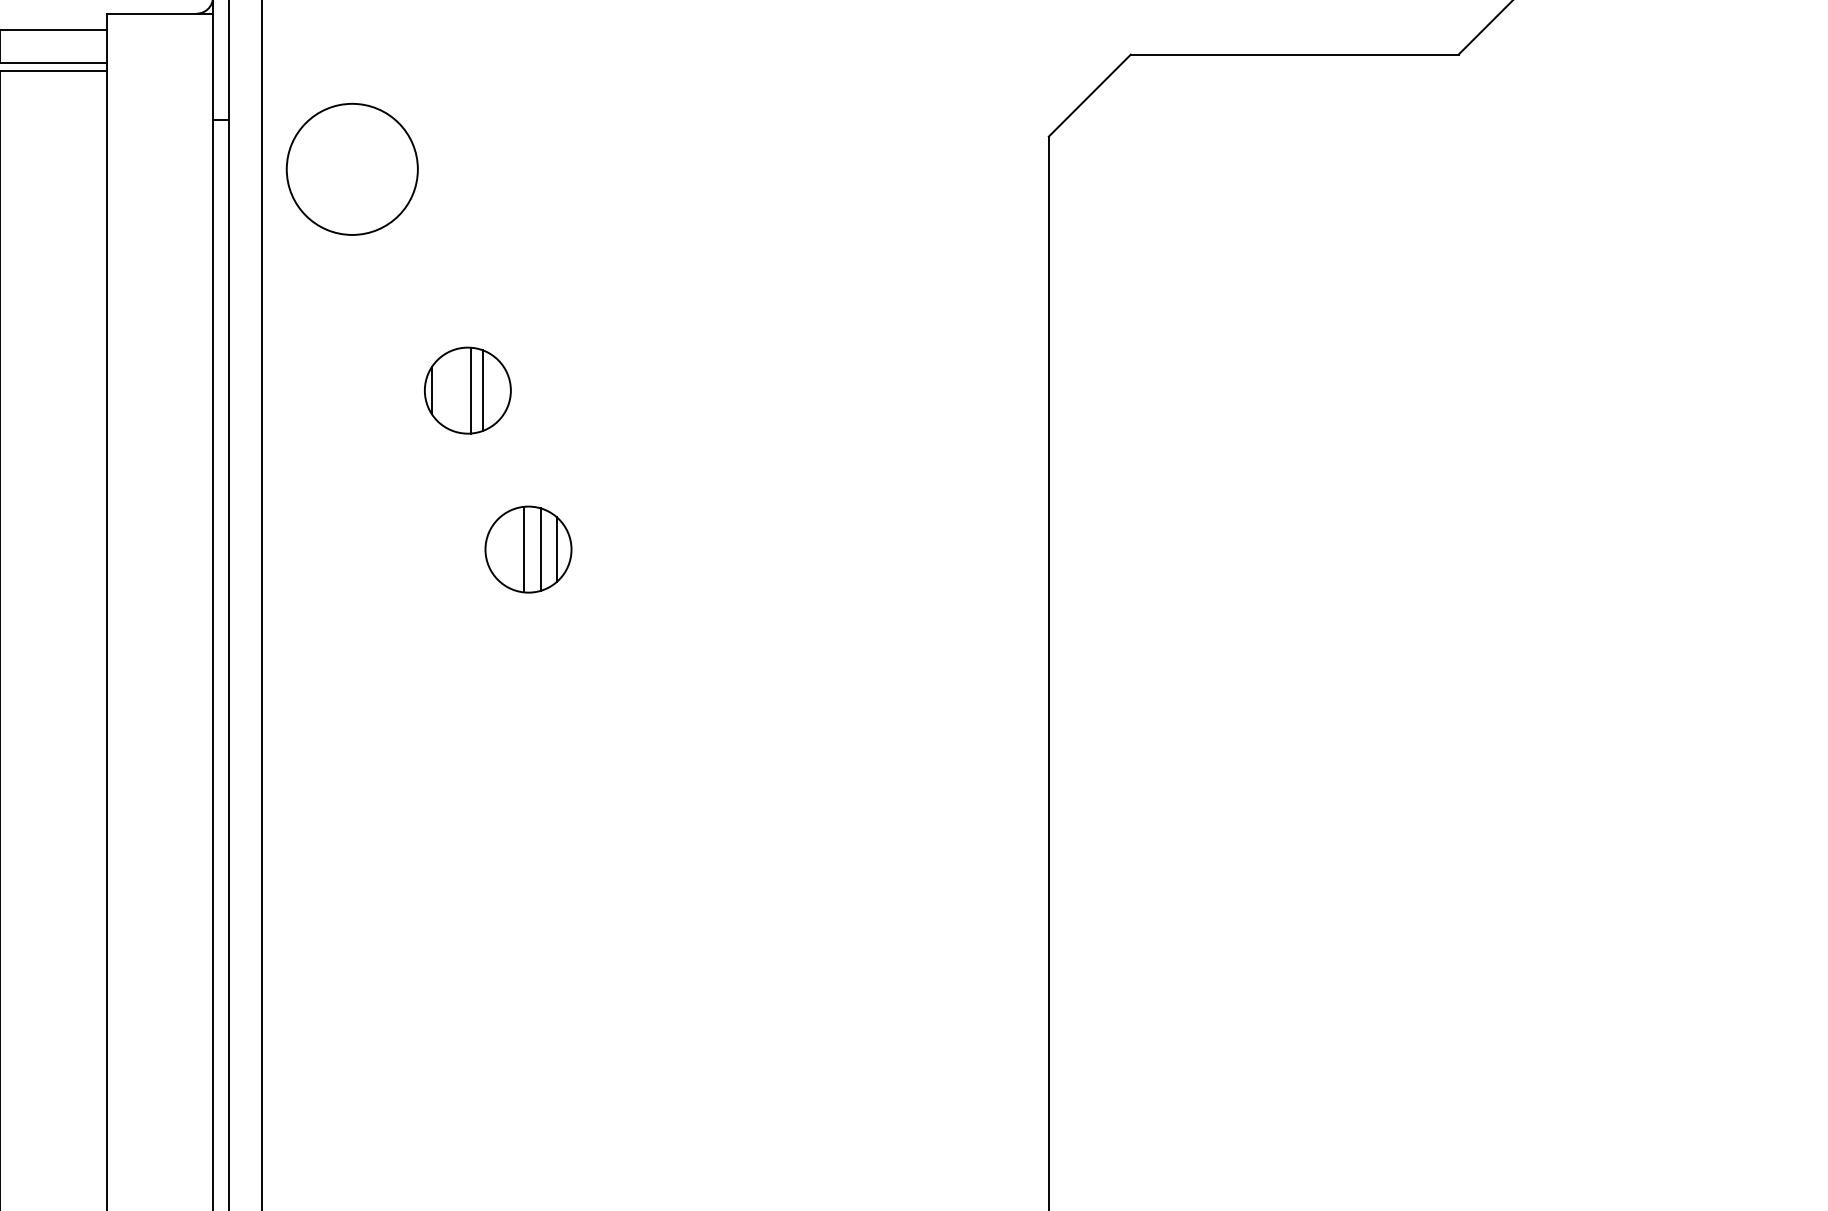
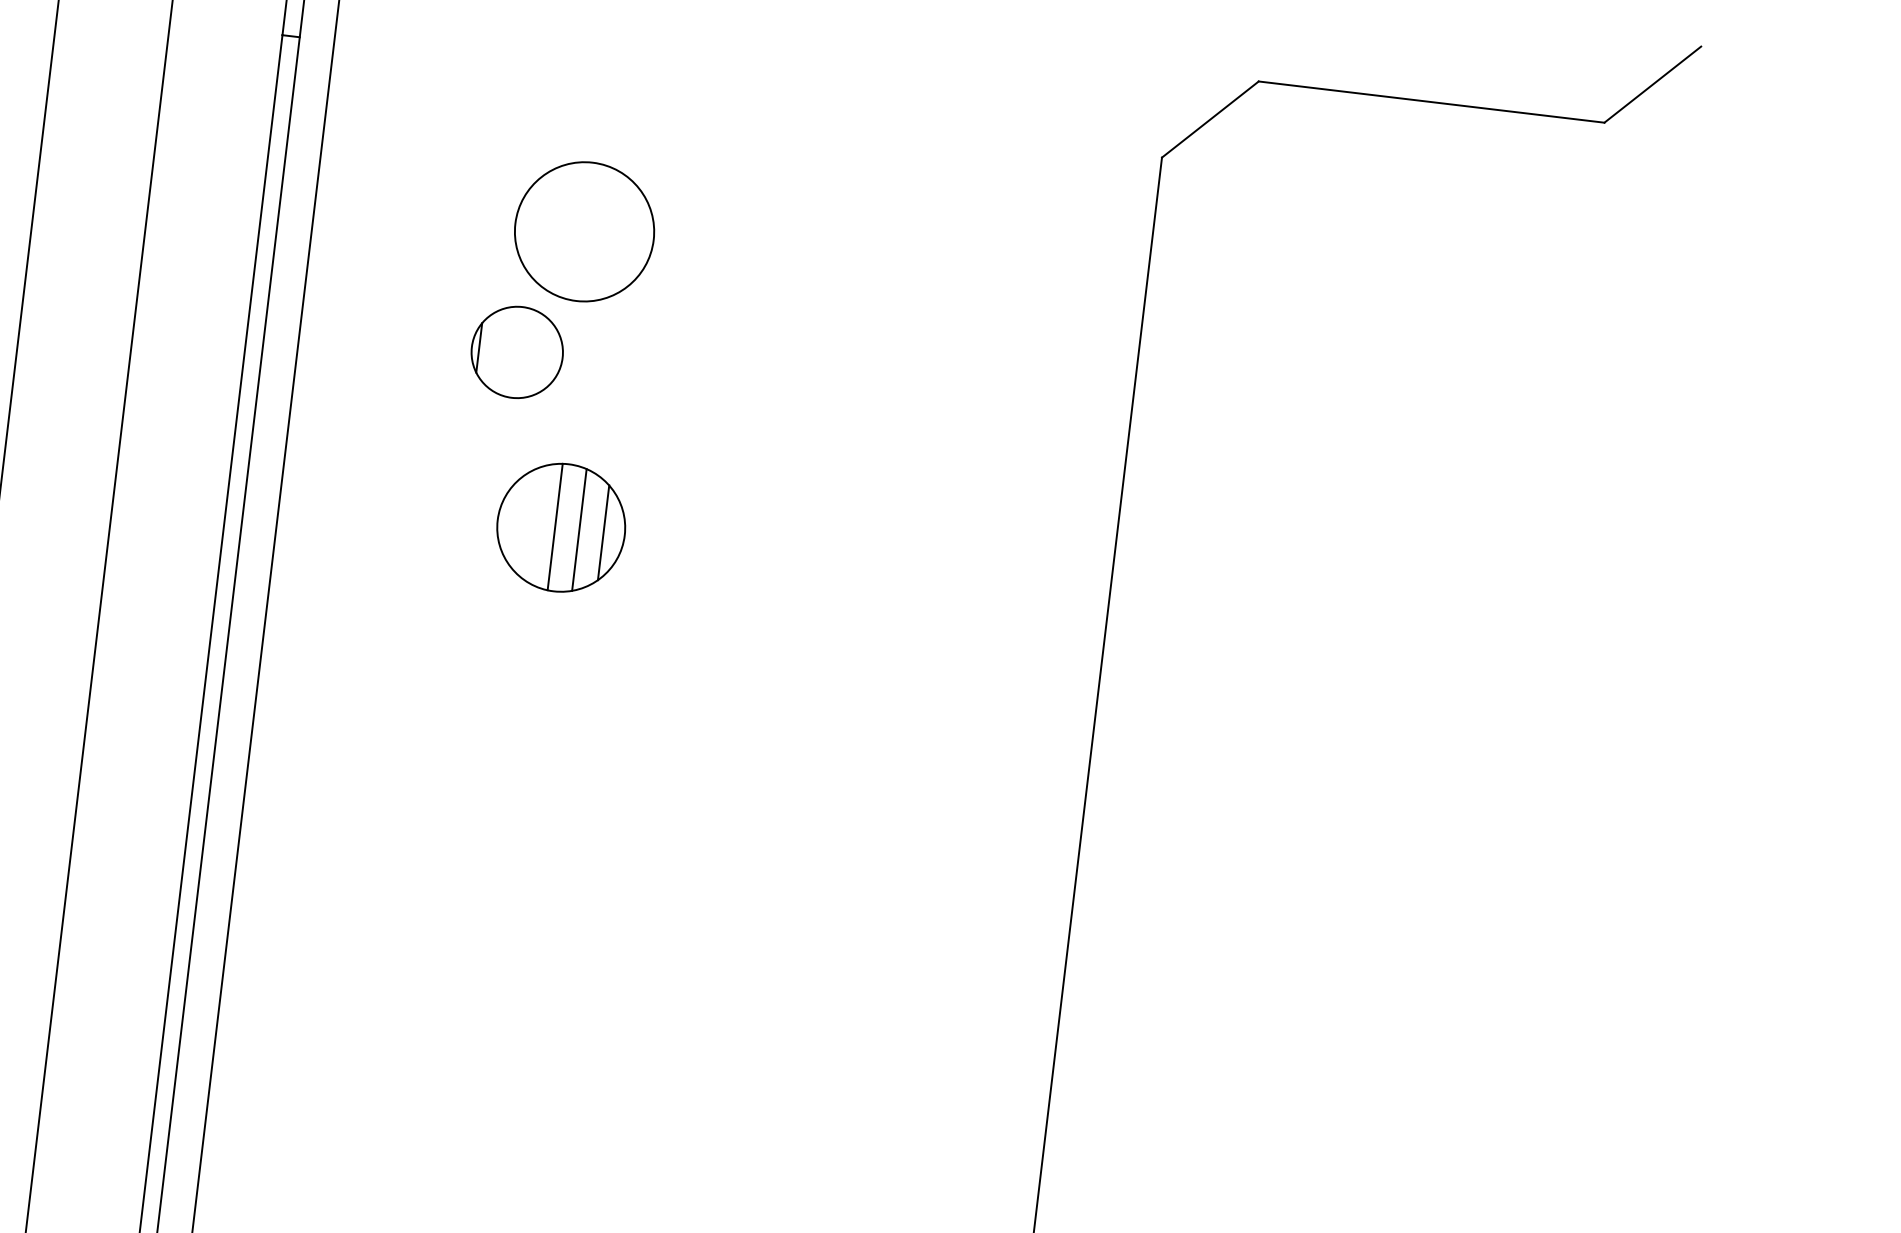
circle: (351, 169) -> (583, 231), moved
line: (471, 390) -> (521, 352), removed
line: (483, 390) -> (533, 354), removed
part: (528, 549) -> (561, 527), size x1.4

